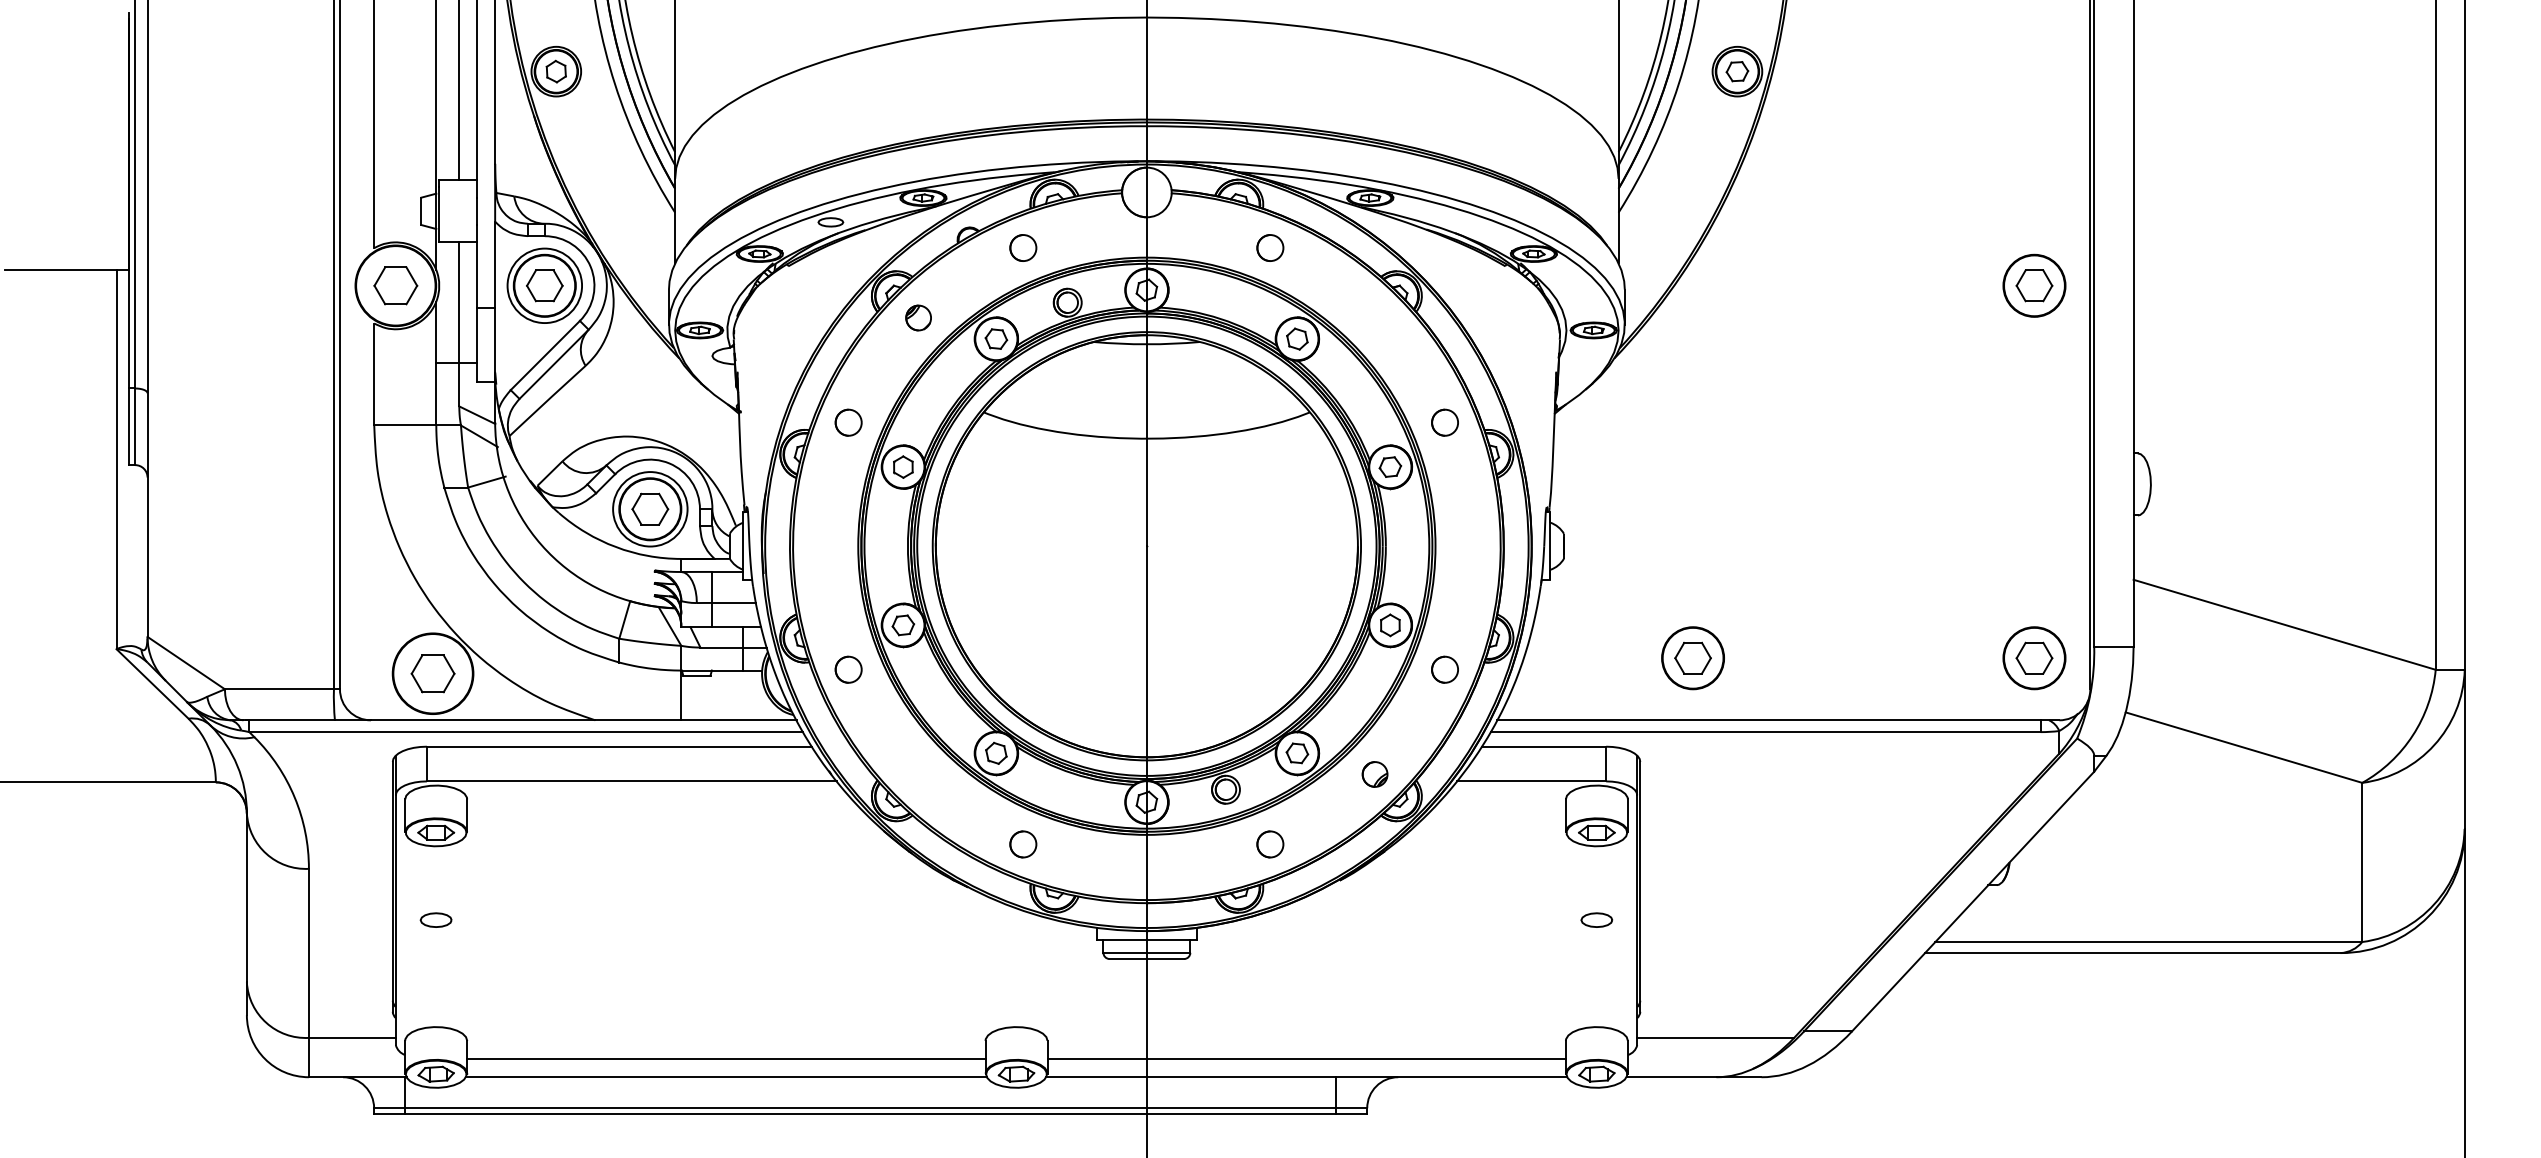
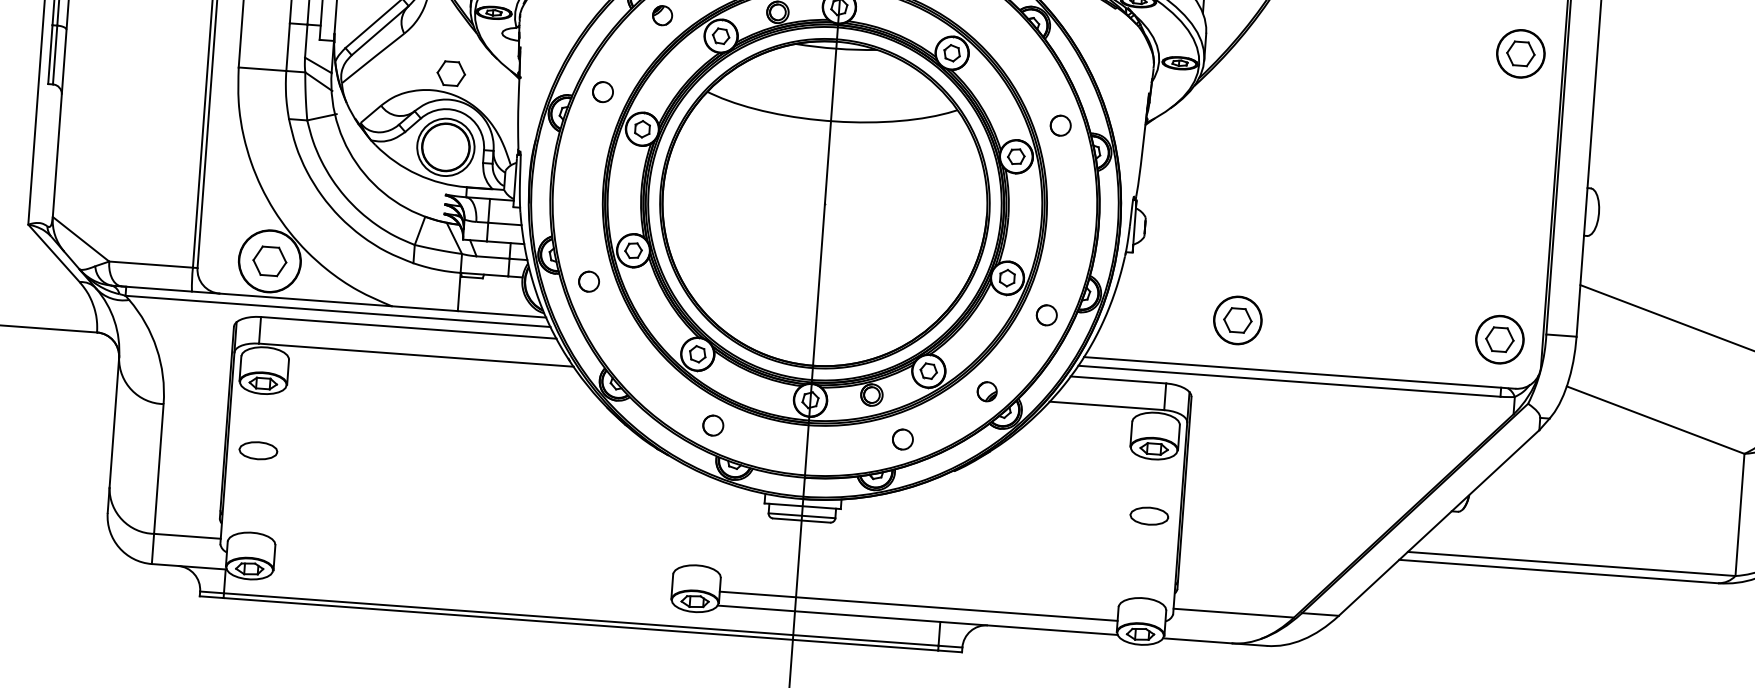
part: (650, 508) -> (451, 73), moved
part: (435, 919) -> (257, 450), size x1.6
part: (1596, 919) -> (1149, 515), size x1.6
line: (726, 1058) -> (473, 573), removed
line: (725, 1077) -> (471, 587), removed

